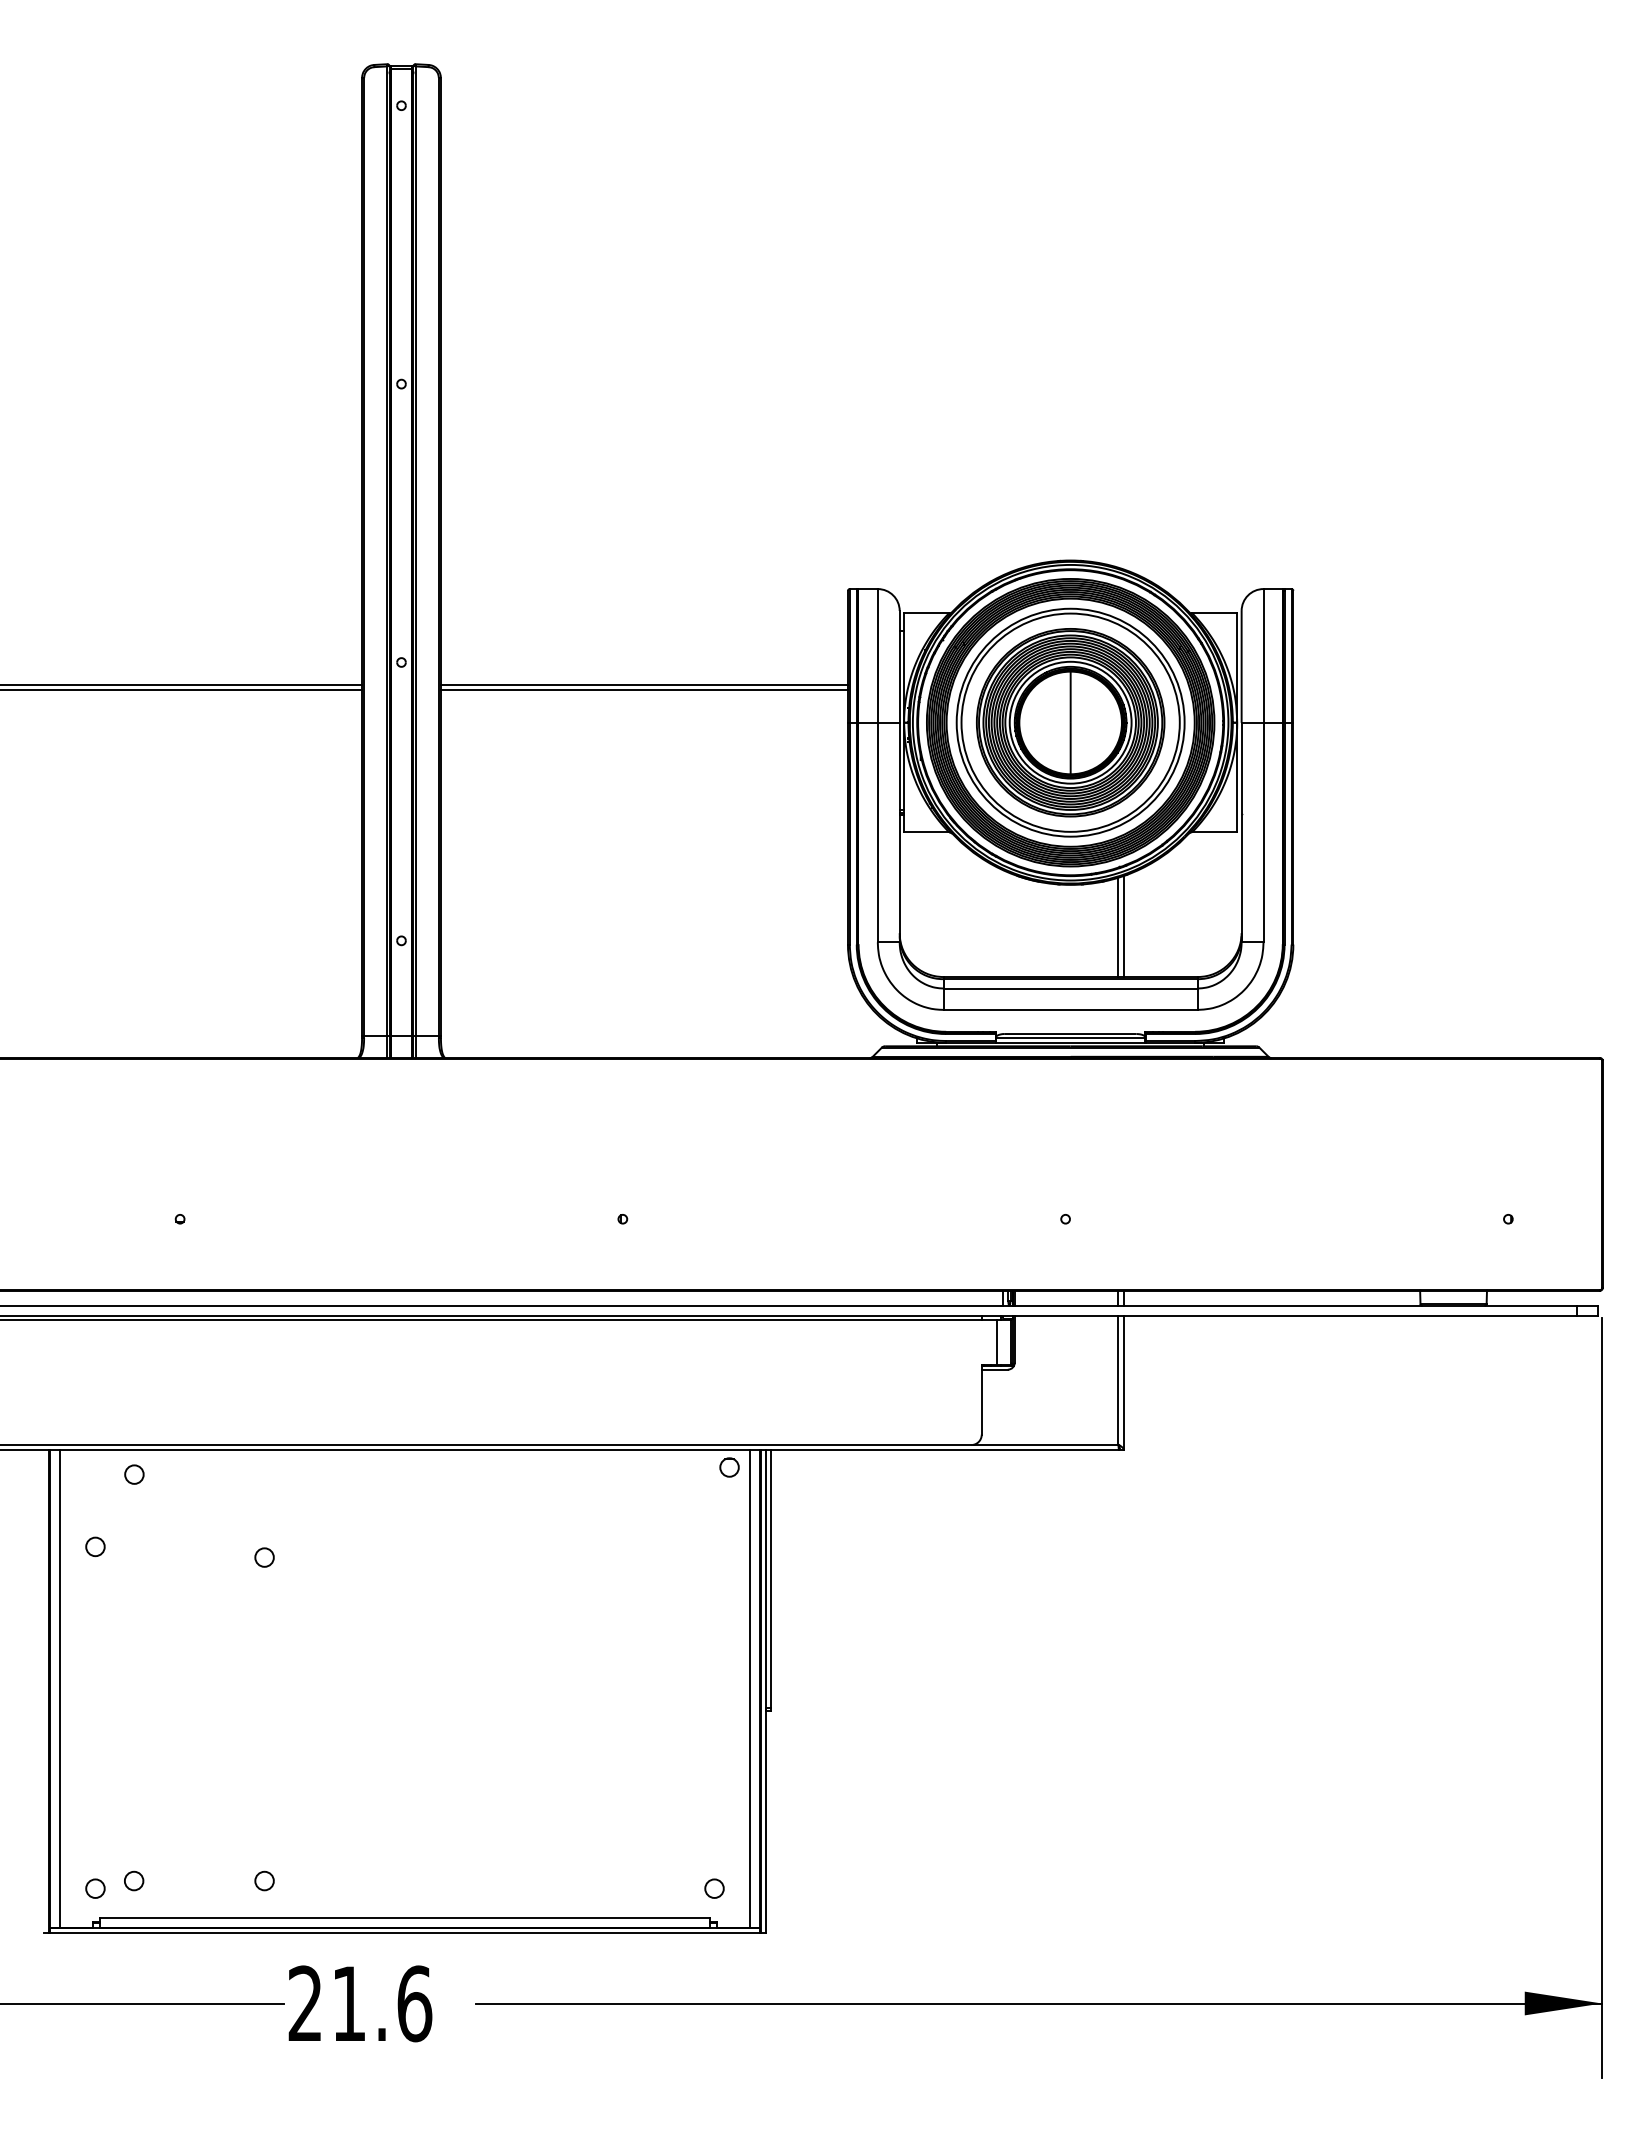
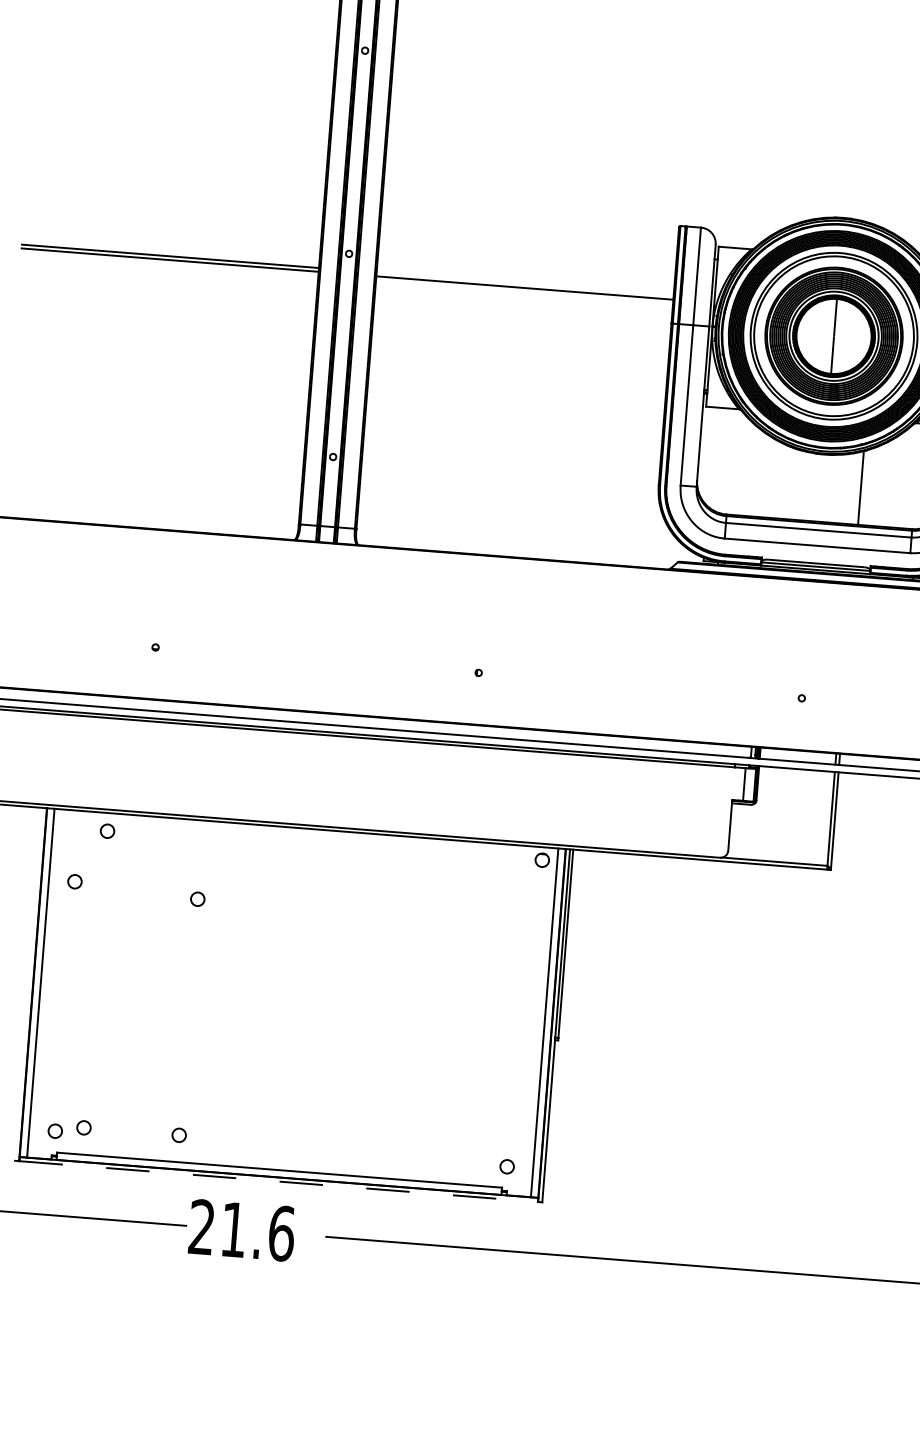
line: (643, 685) -> (524, 284), removed
line: (1118, 927) -> (857, 488), removed
line: (405, 1933) -> (279, 1181), solid -> dashed

